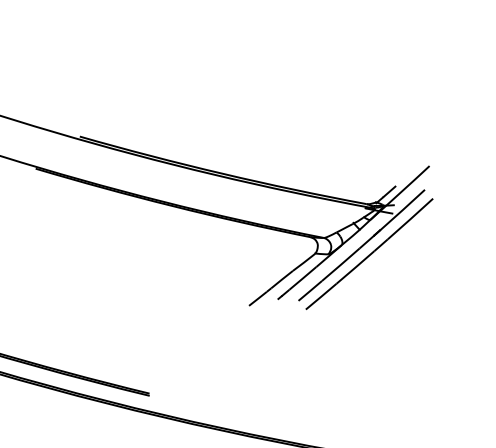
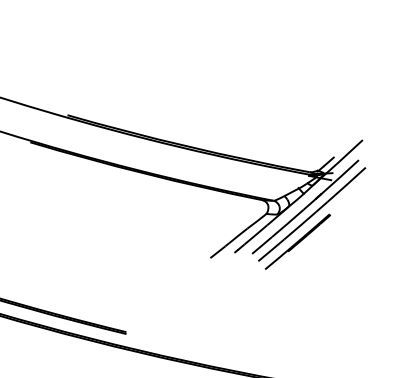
line: (352, 286) -> (297, 241), added

